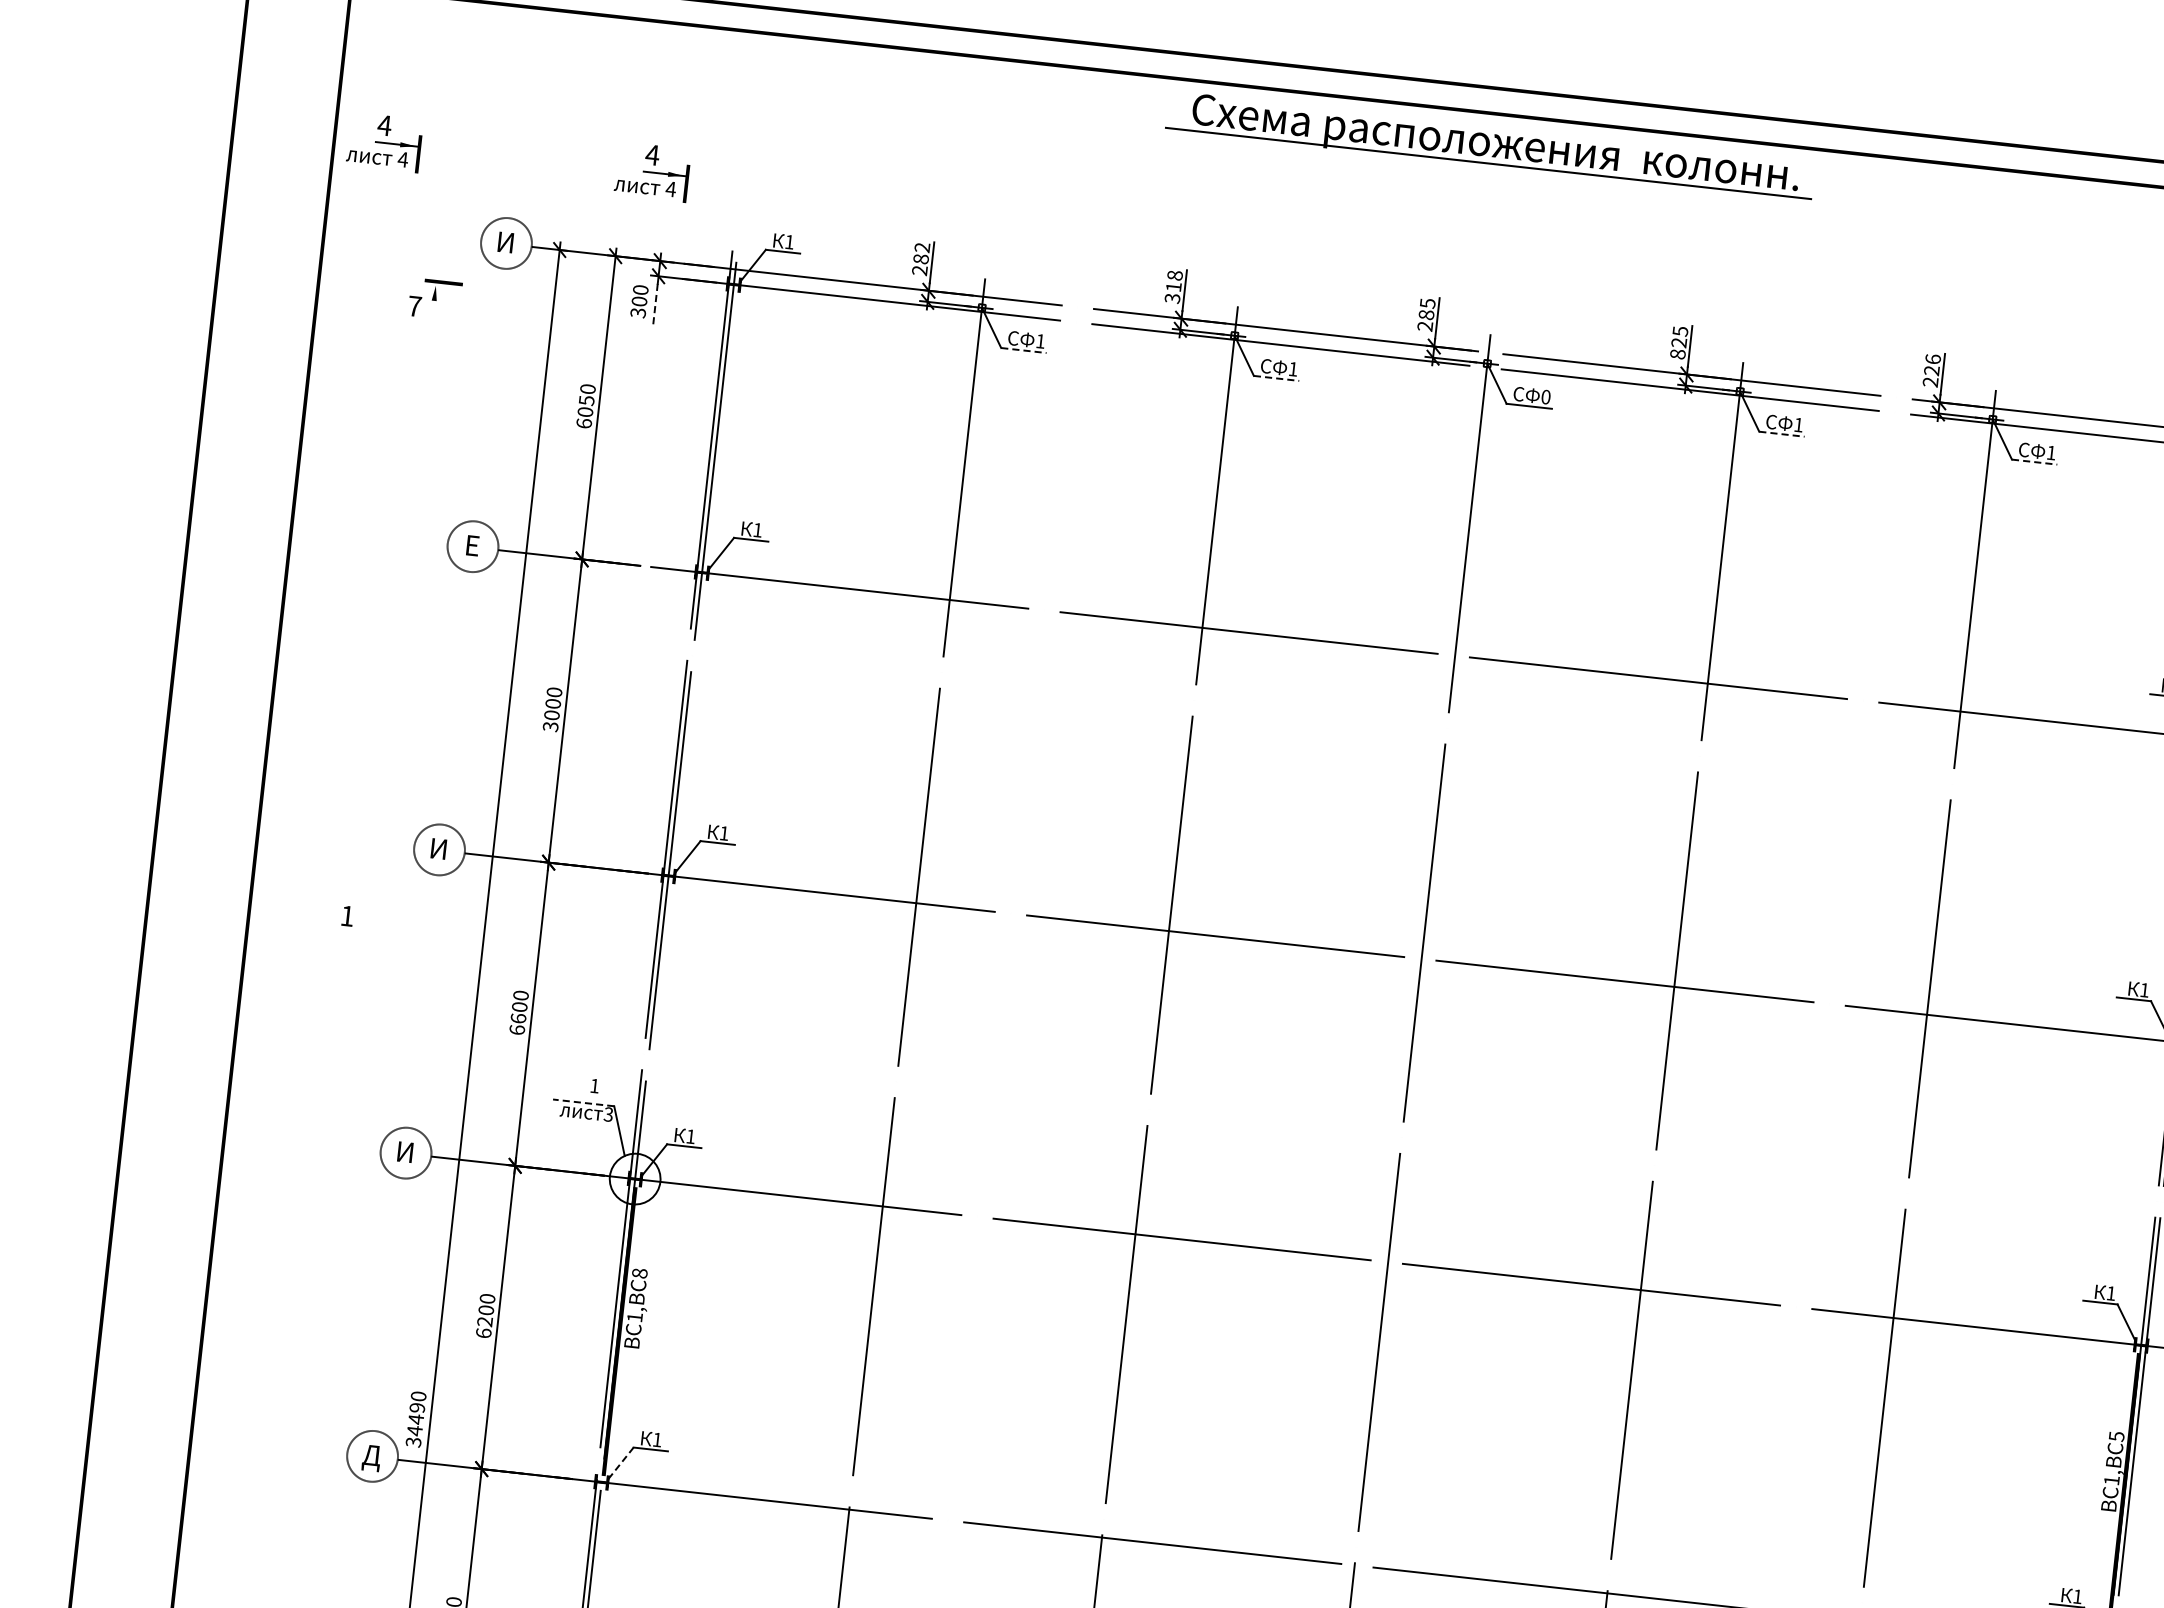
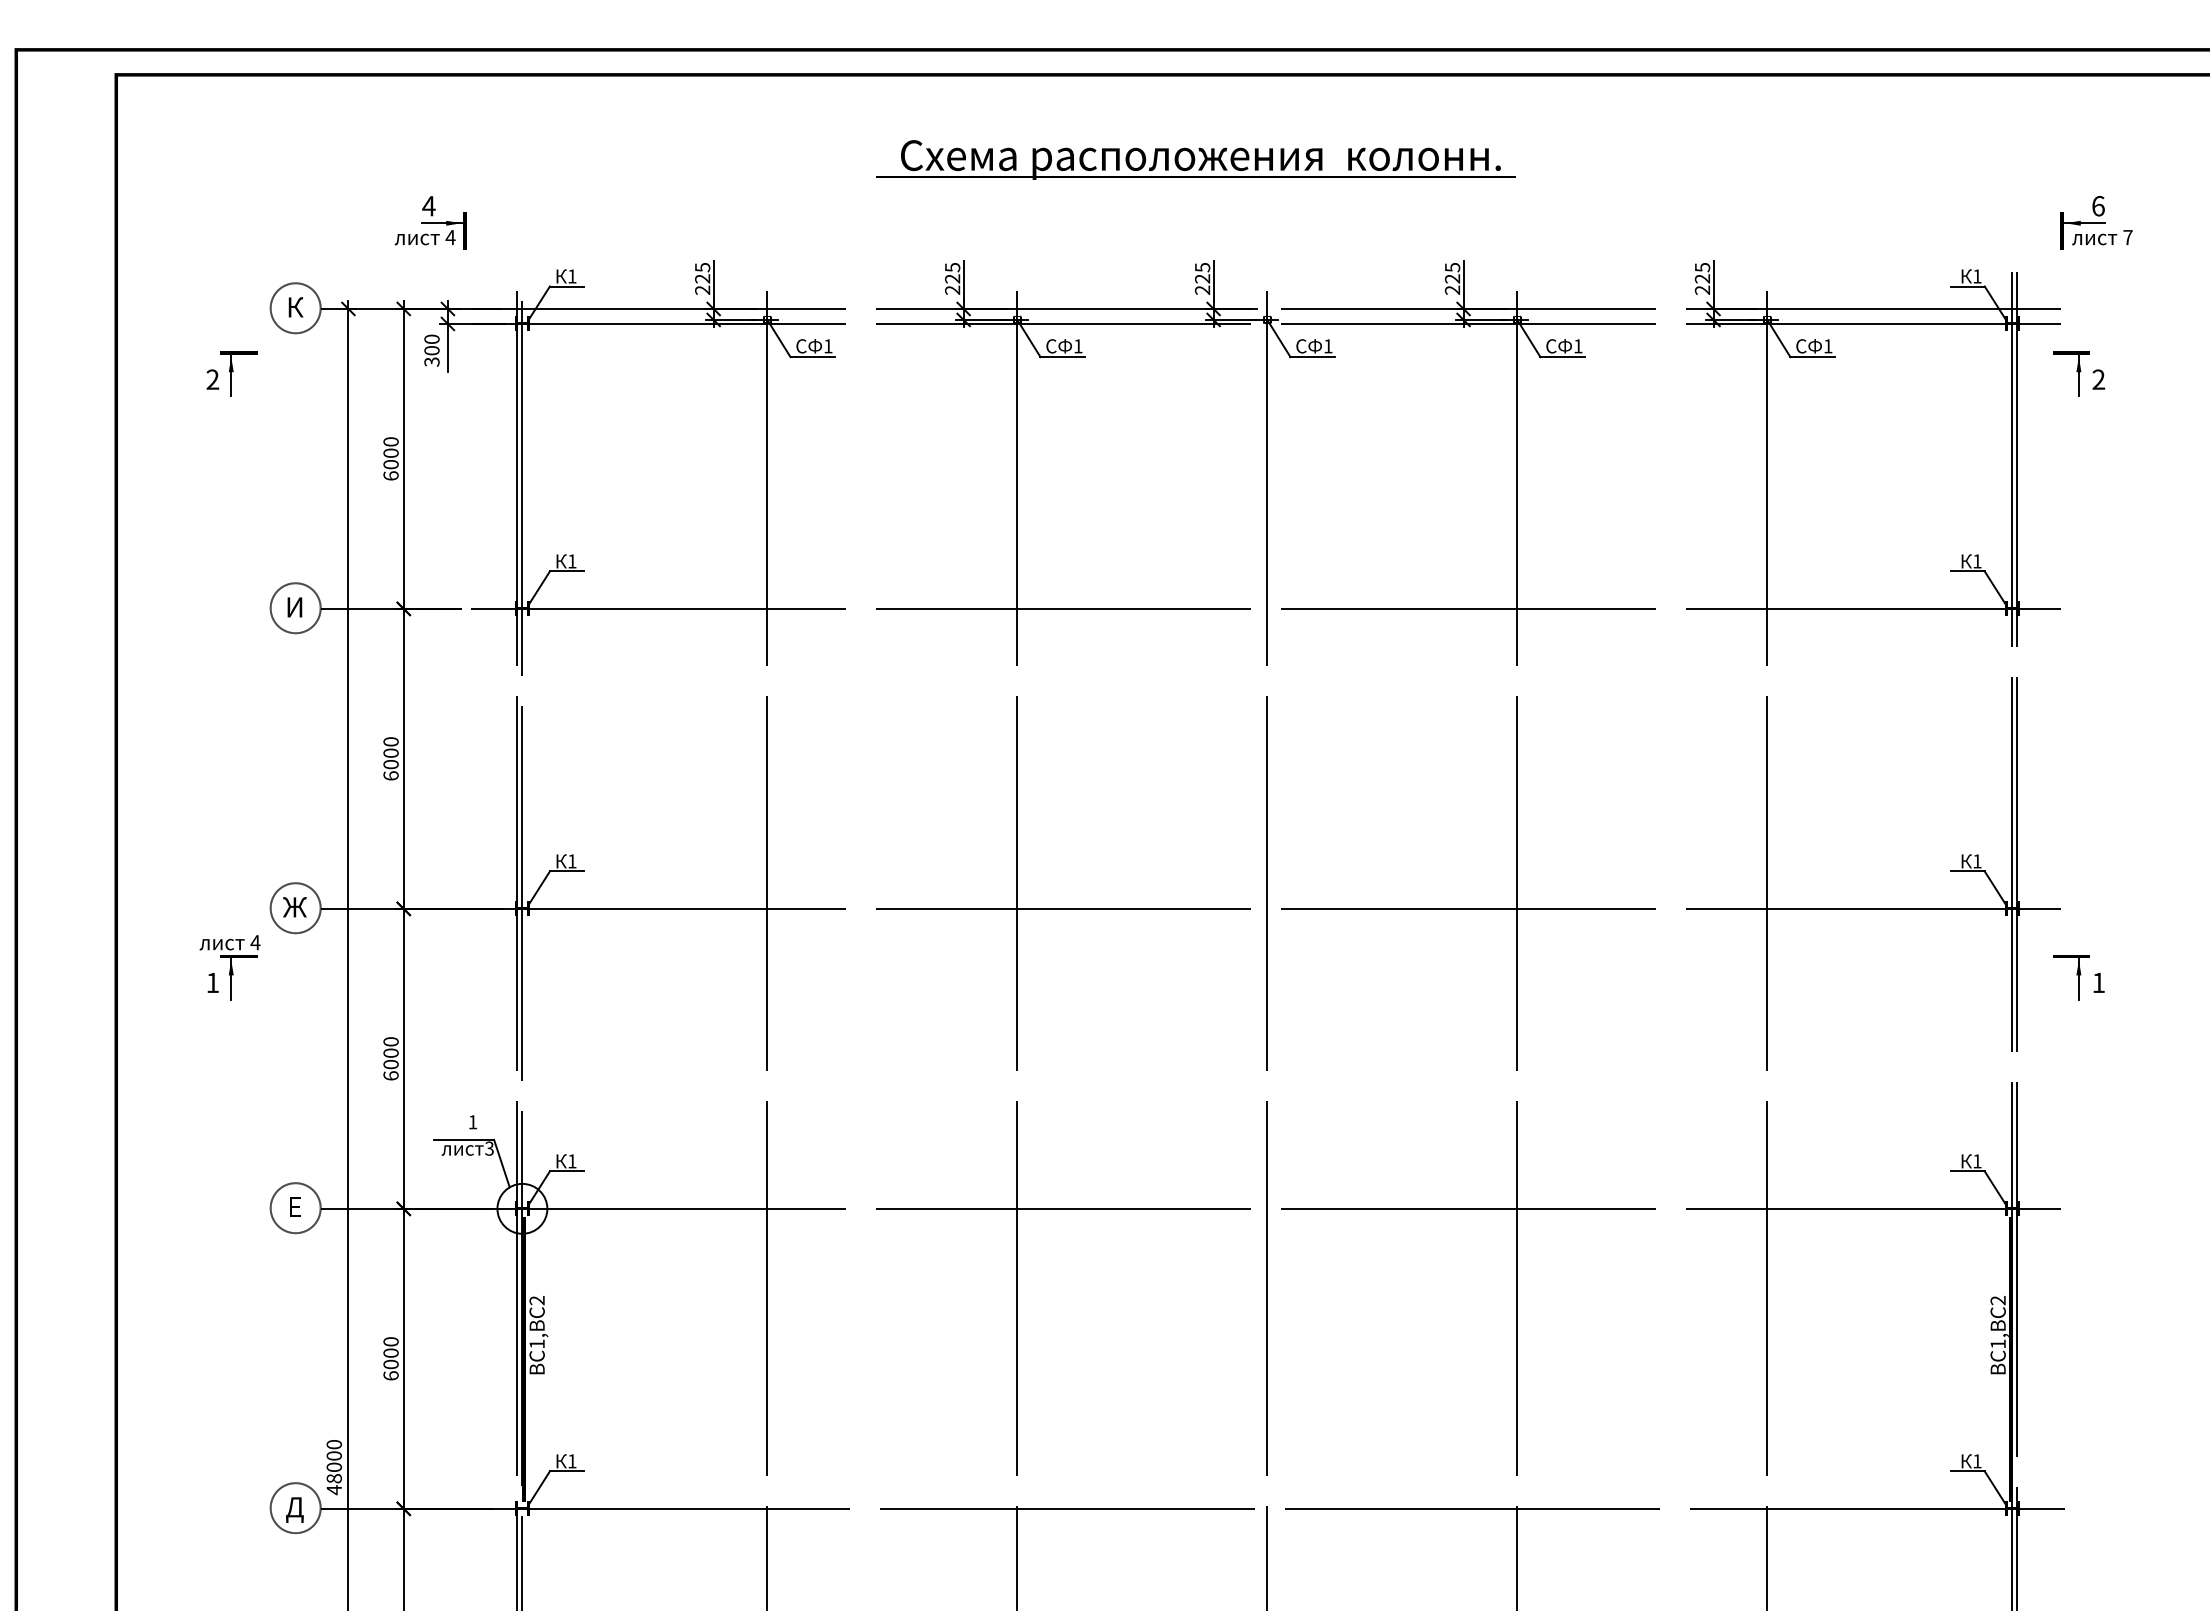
part: (384, 142) -> (165, 222), removed
text: (1490, 145) -> (1195, 159), moved
text: (506, 242) -> (295, 307), И -> К
text: (921, 252) -> (702, 272), 282 -> 225
text: (1173, 286) -> (952, 278), 318 -> 225
line: (434, 303) -> (231, 374), added
line: (654, 305) -> (447, 352), dashed -> solid
text: (414, 306) -> (212, 379), 7 -> 2
text: (1426, 314) -> (1202, 278), 285 -> 225
line: (1024, 351) -> (813, 357), dashed -> solid
text: (1677, 353) -> (1452, 289), 825 -> 225
text: (1933, 359) -> (1702, 267), 226 -> 225
line: (1277, 378) -> (1063, 357), dashed -> solid
text: (1546, 397) -> (1328, 346), 0 -> 1
text: (586, 400) -> (390, 453), 6050 -> 6000
line: (1782, 434) -> (1563, 357), dashed -> solid
line: (2035, 462) -> (1813, 357), dashed -> solid
text: (471, 545) -> (294, 607), Е -> И
text: (550, 726) -> (390, 775), 3000 -> 6000
text: (438, 849) -> (294, 907), И -> Ж
part: (365, 902) -> (229, 967), added
text: (517, 1018) -> (390, 1064), 6600 -> 6000
line: (583, 1102) -> (463, 1139), dashed -> solid
text: (404, 1152) -> (294, 1207), И -> Е
text: (639, 1273) -> (536, 1300), 8 -> 2
text: (484, 1321) -> (390, 1364), 6200 -> 6000
text: (414, 1425) -> (333, 1473), 34490 -> 48000
text: (2116, 1436) -> (1997, 1300), 5 -> 2
line: (621, 1463) -> (539, 1488), dashed -> solid

